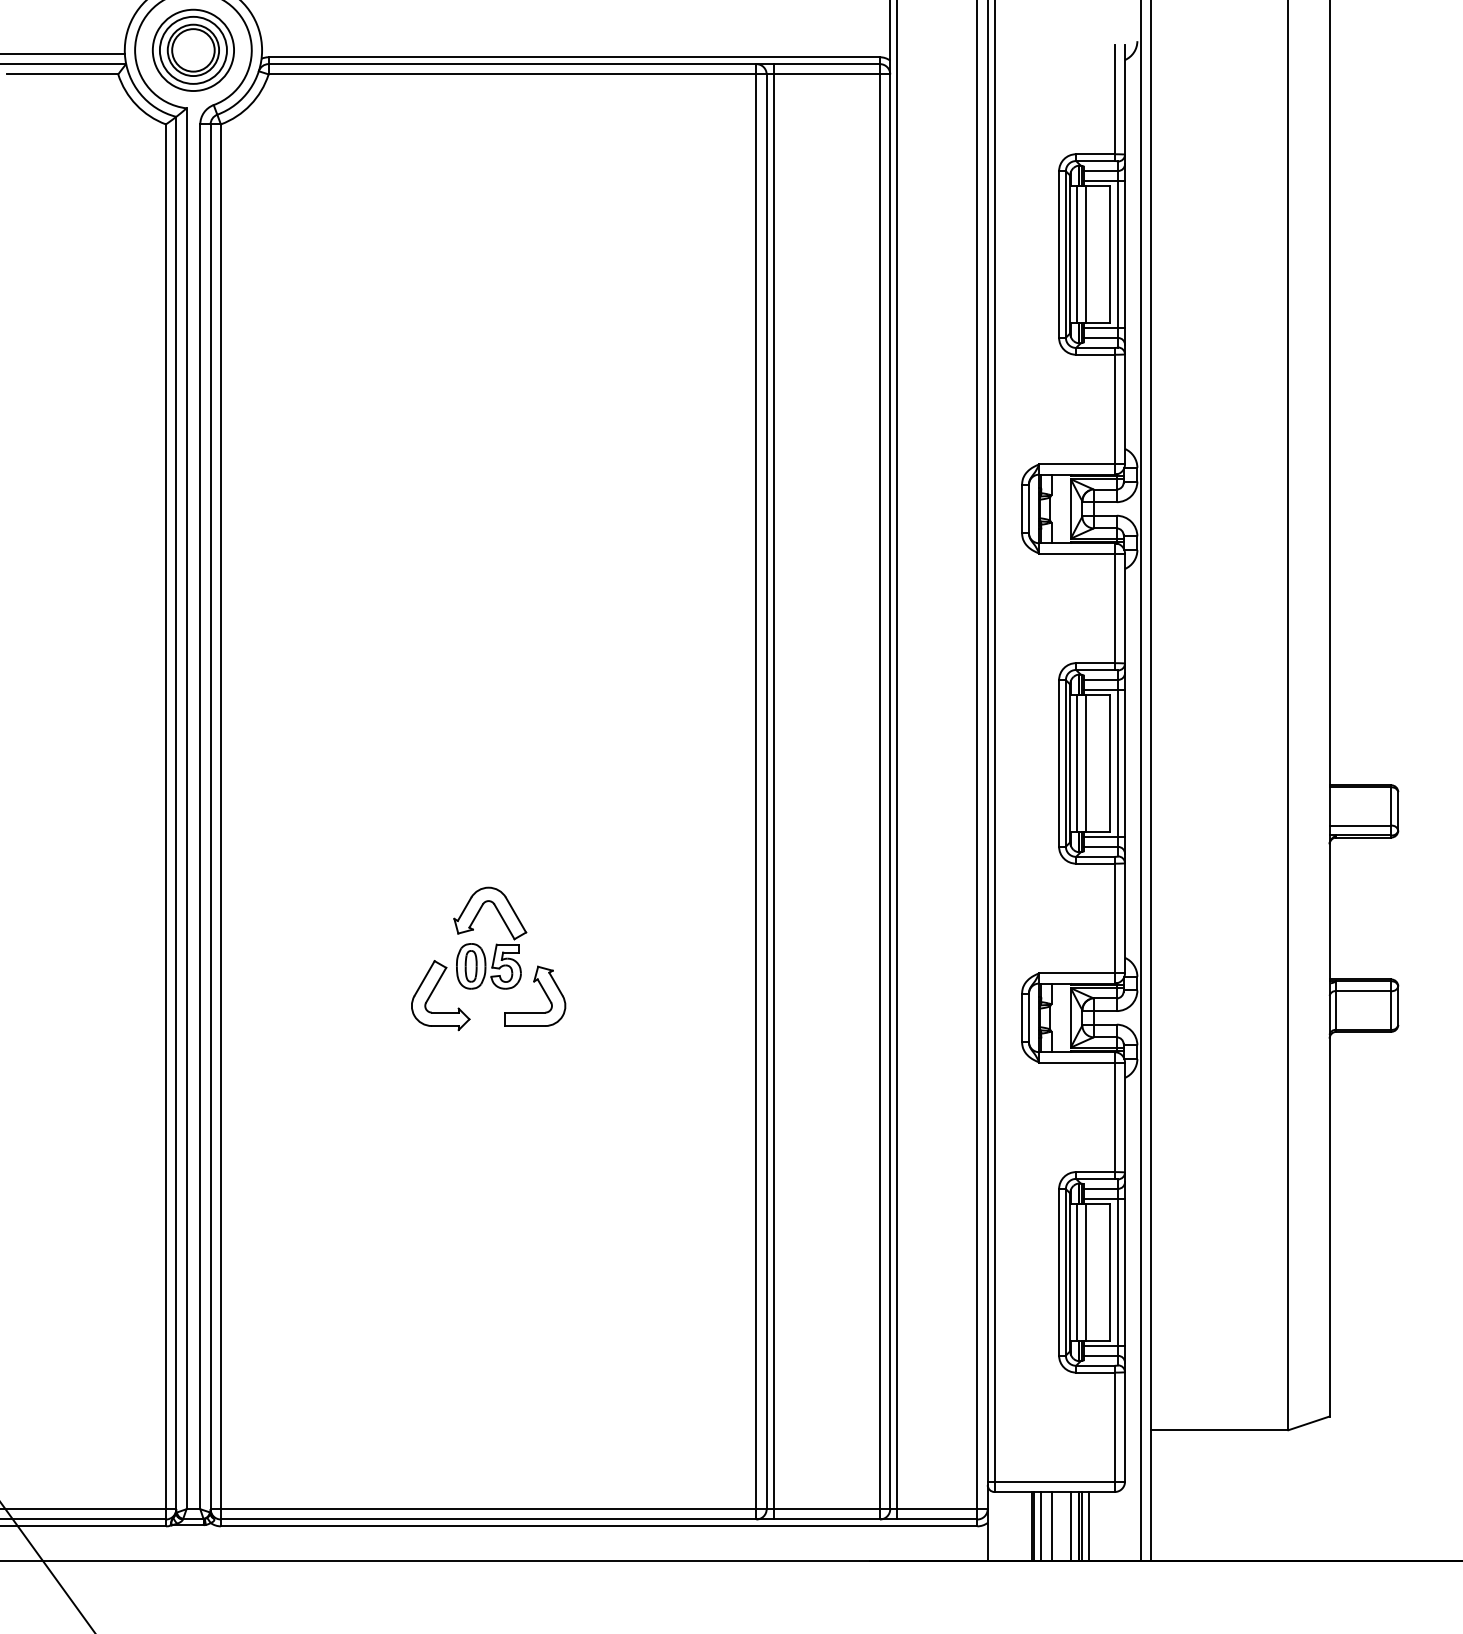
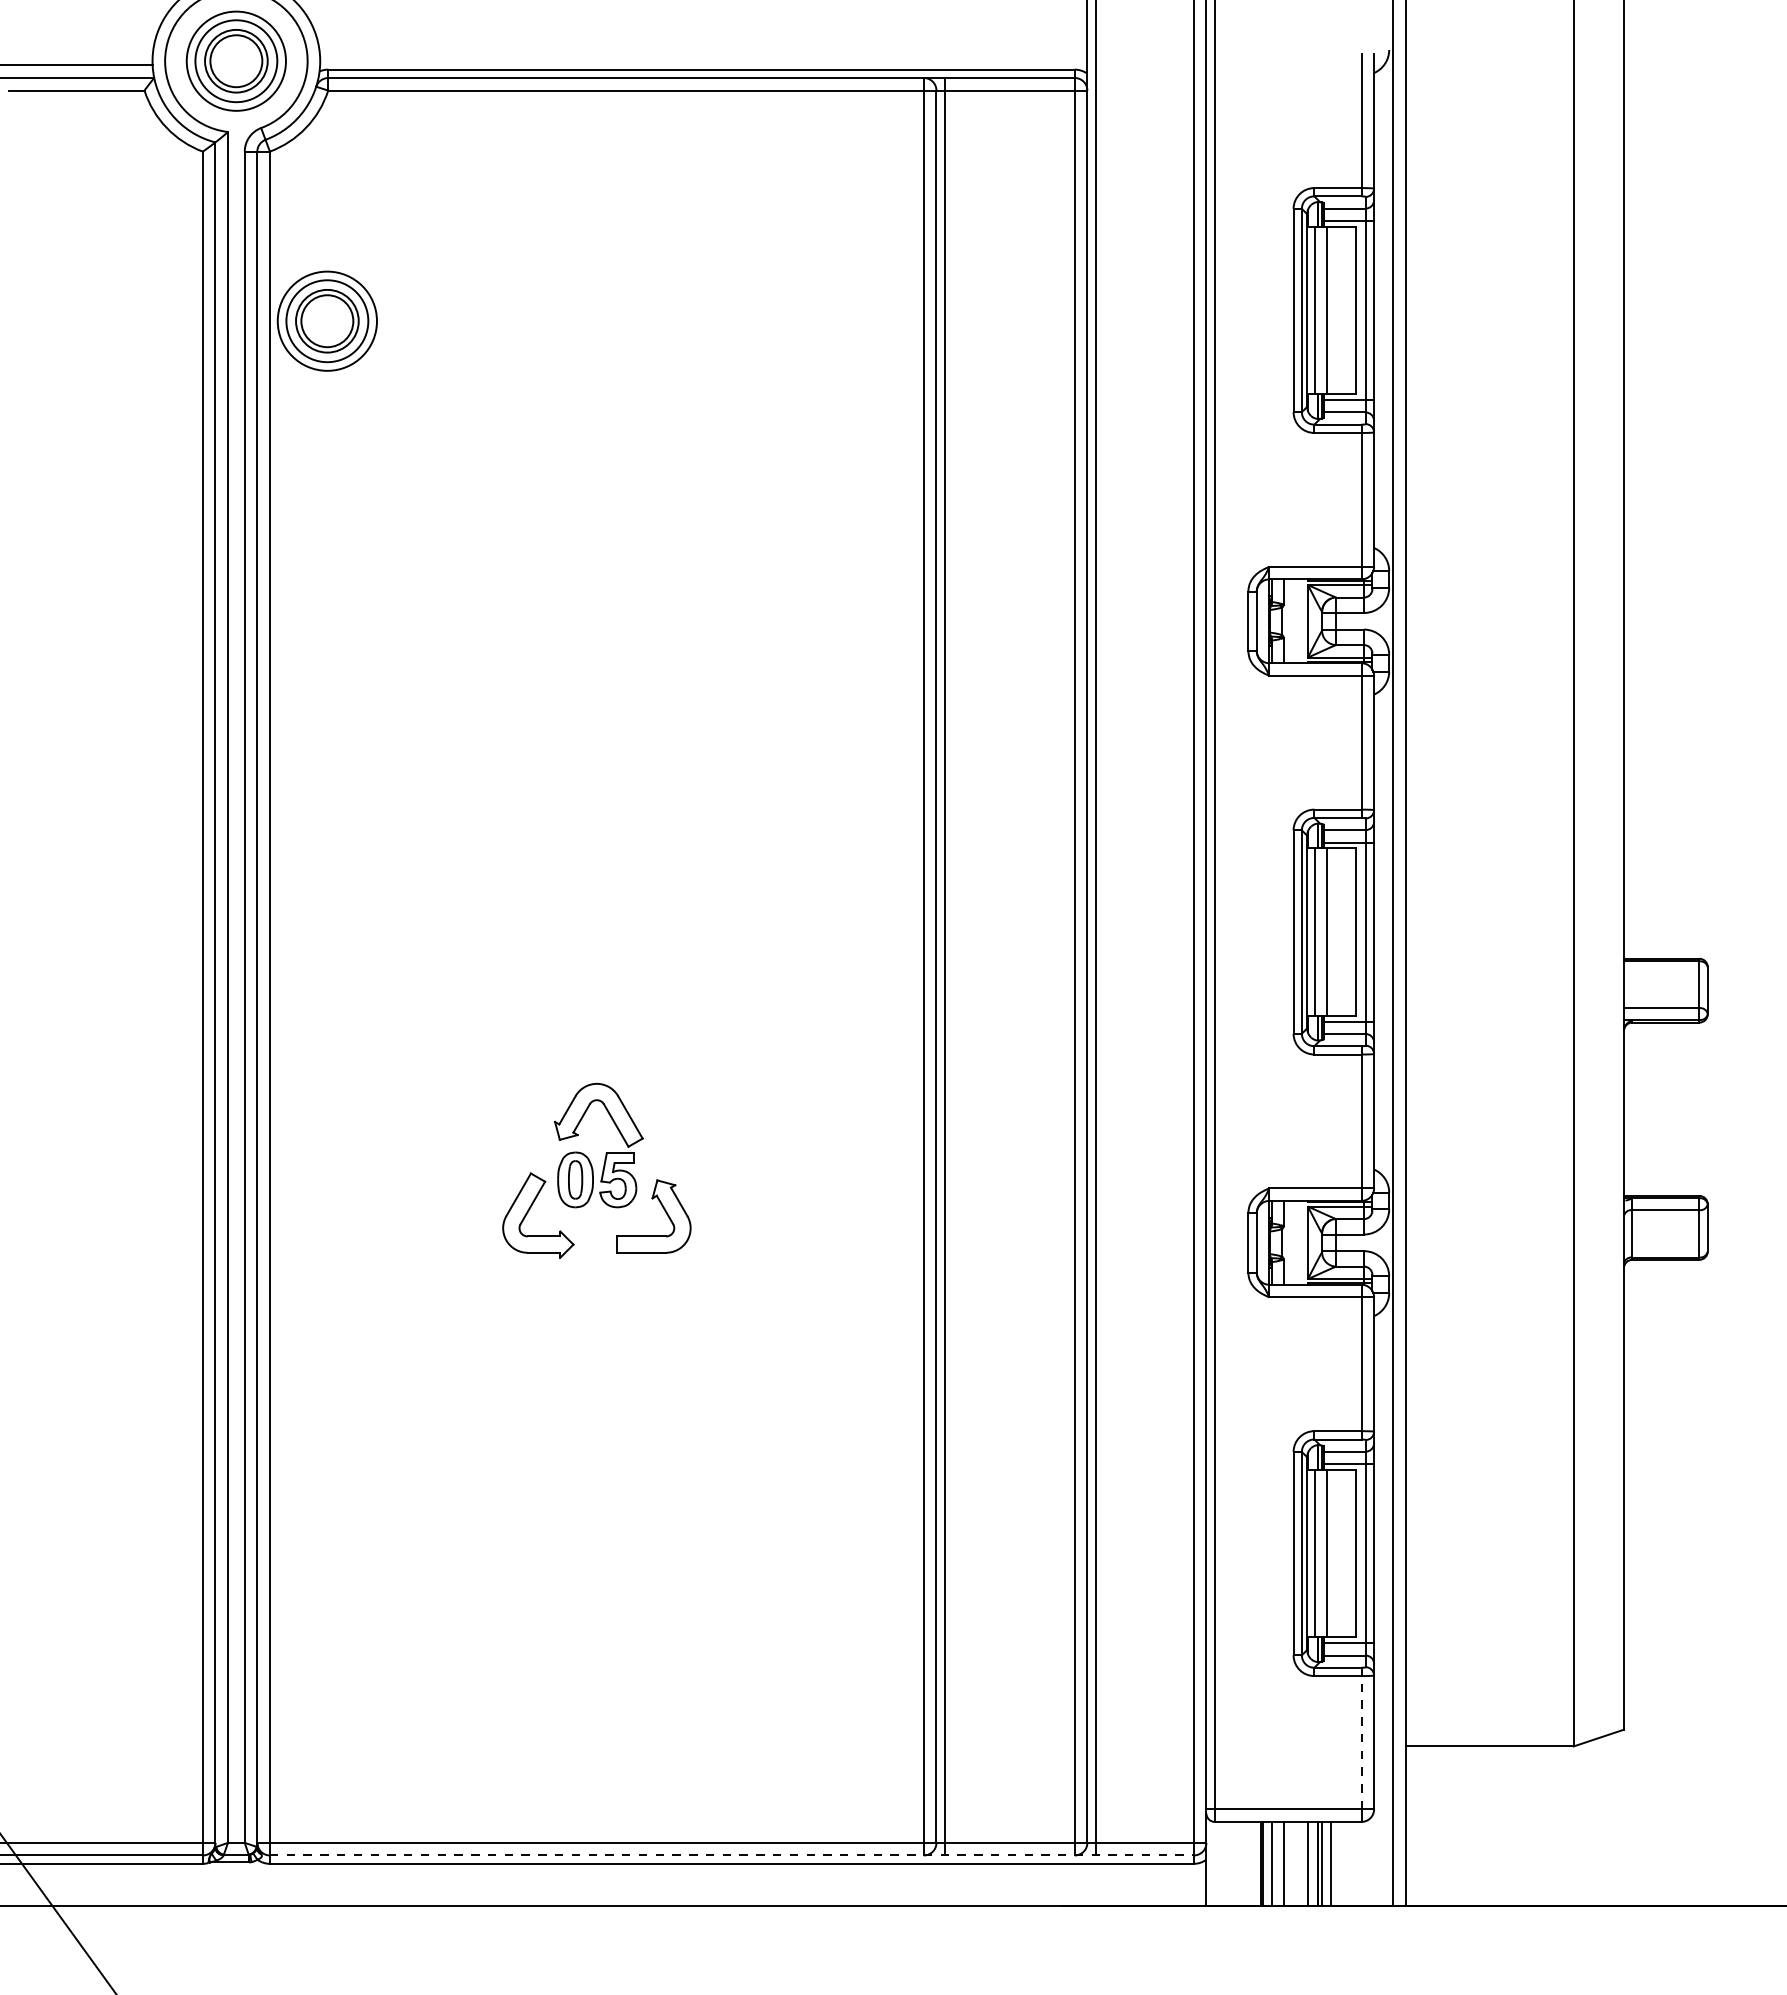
part: (267, 262) -> (326, 320), added
line: (1114, 1427) -> (1361, 1742), solid -> dashed
line: (598, 1519) -> (731, 1855), solid -> dashed

